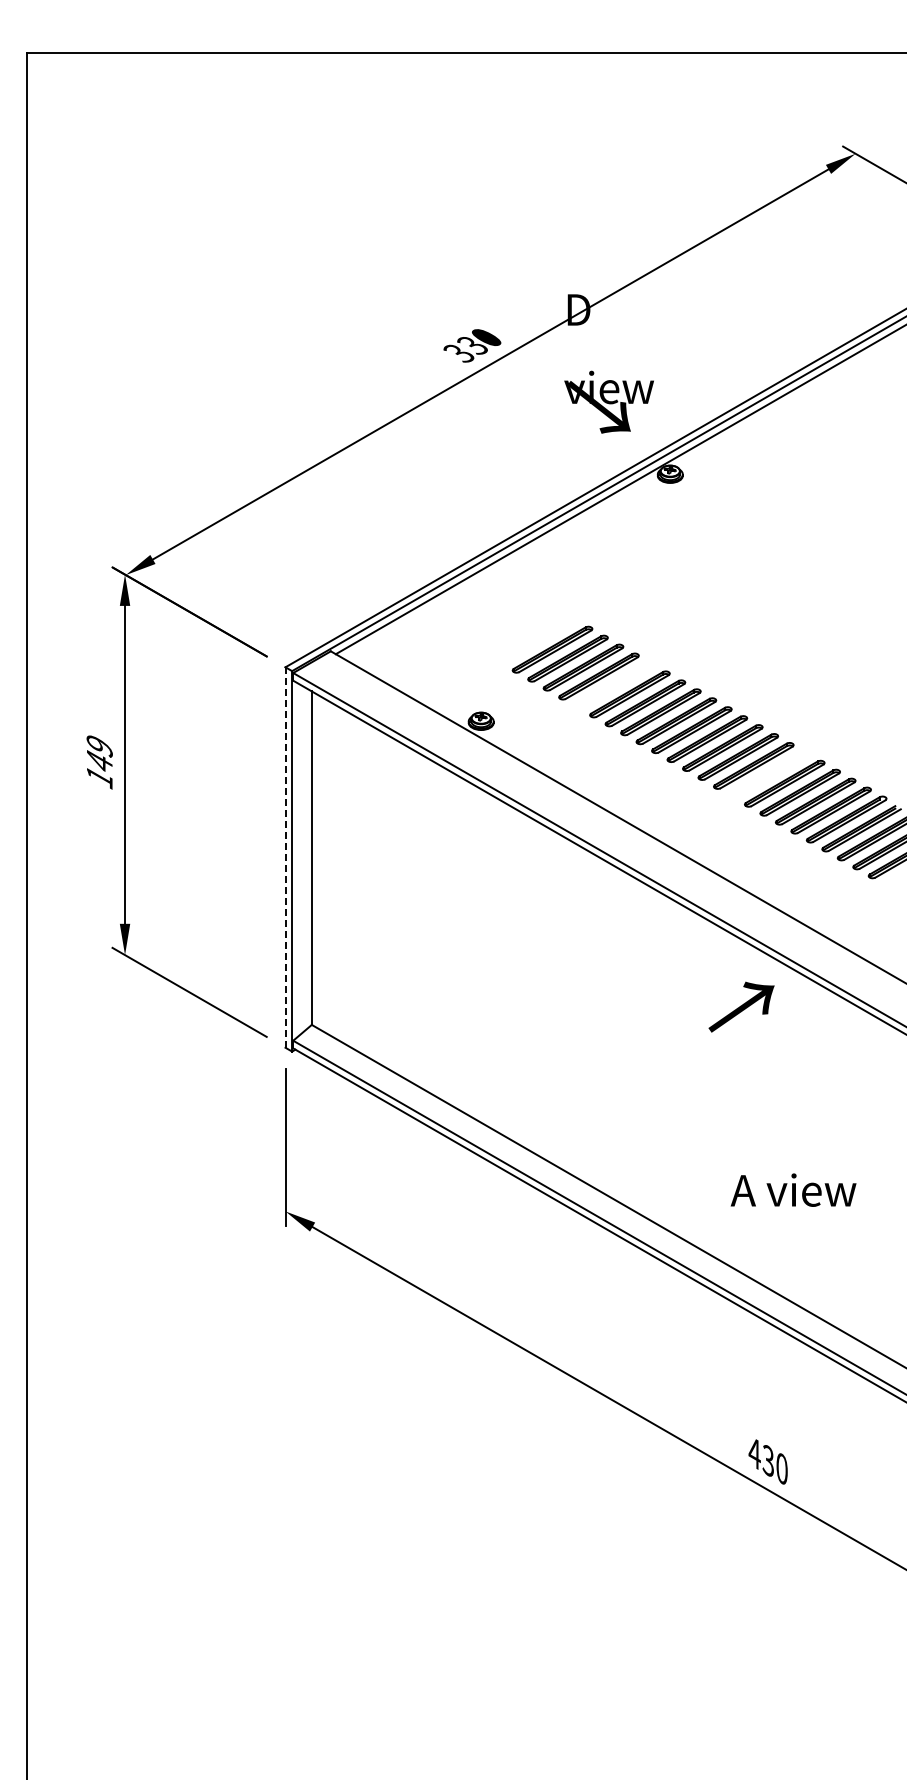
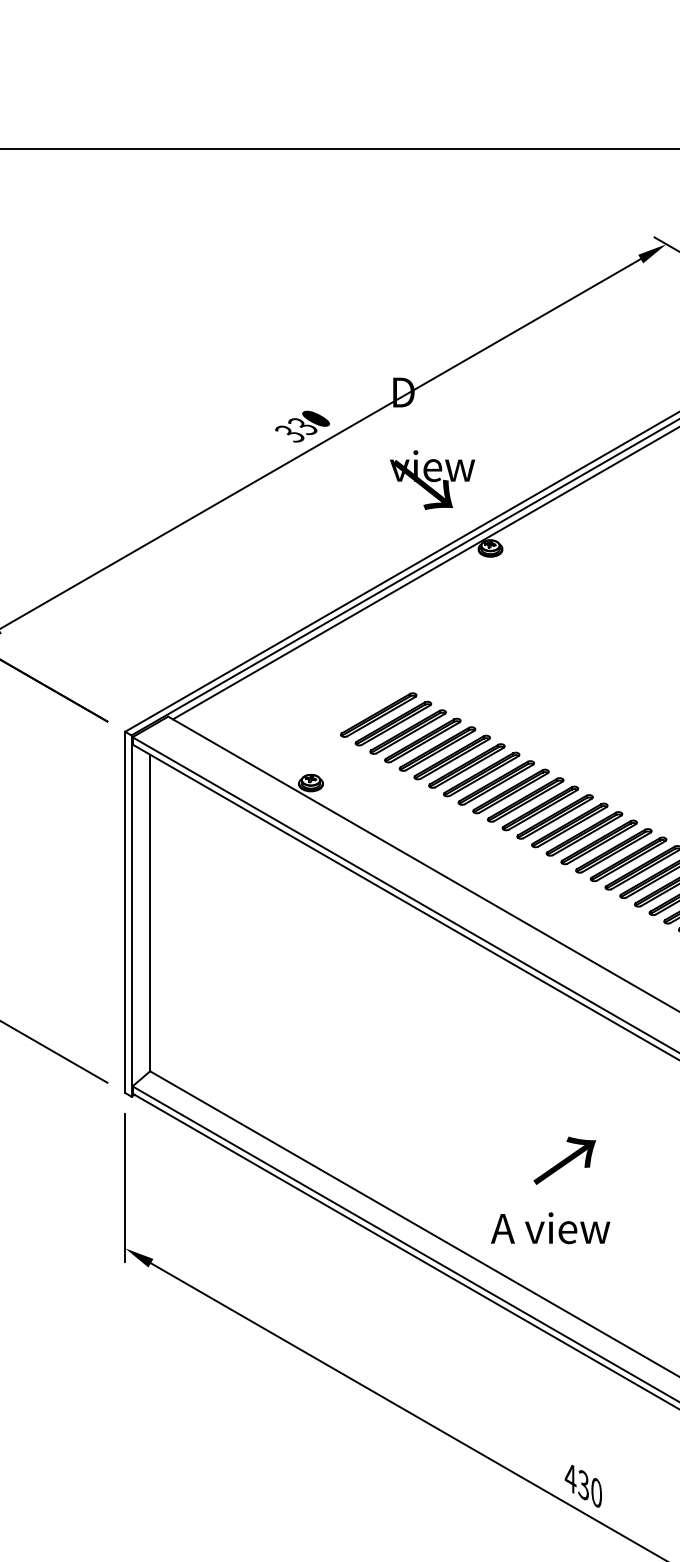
part: (614, 685) -> (437, 749), added
part: (768, 774) -> (583, 833), added
line: (285, 857) -> (125, 912), dashed -> solid
text: (741, 1006) -> (564, 1160), moved
text: (793, 1189) -> (550, 1227), moved

